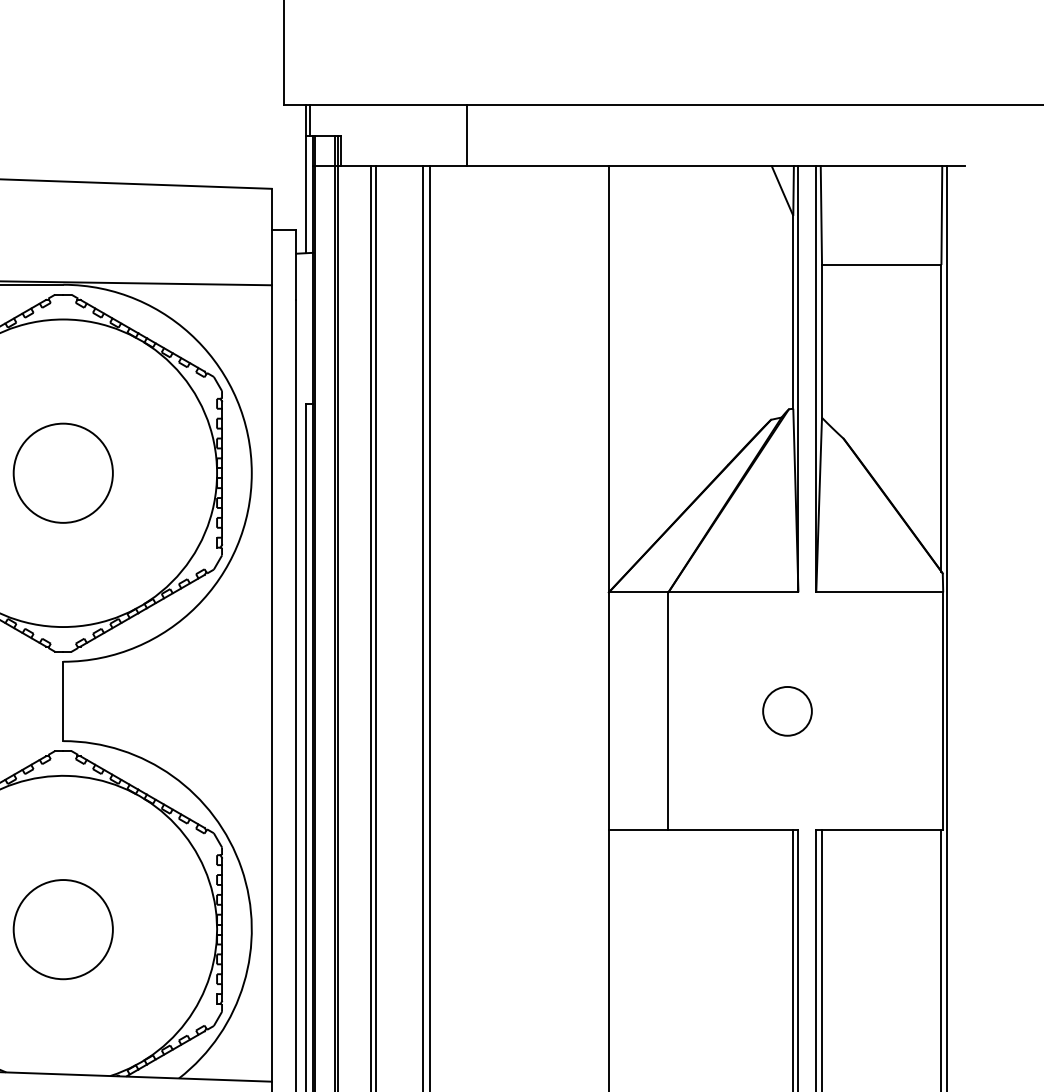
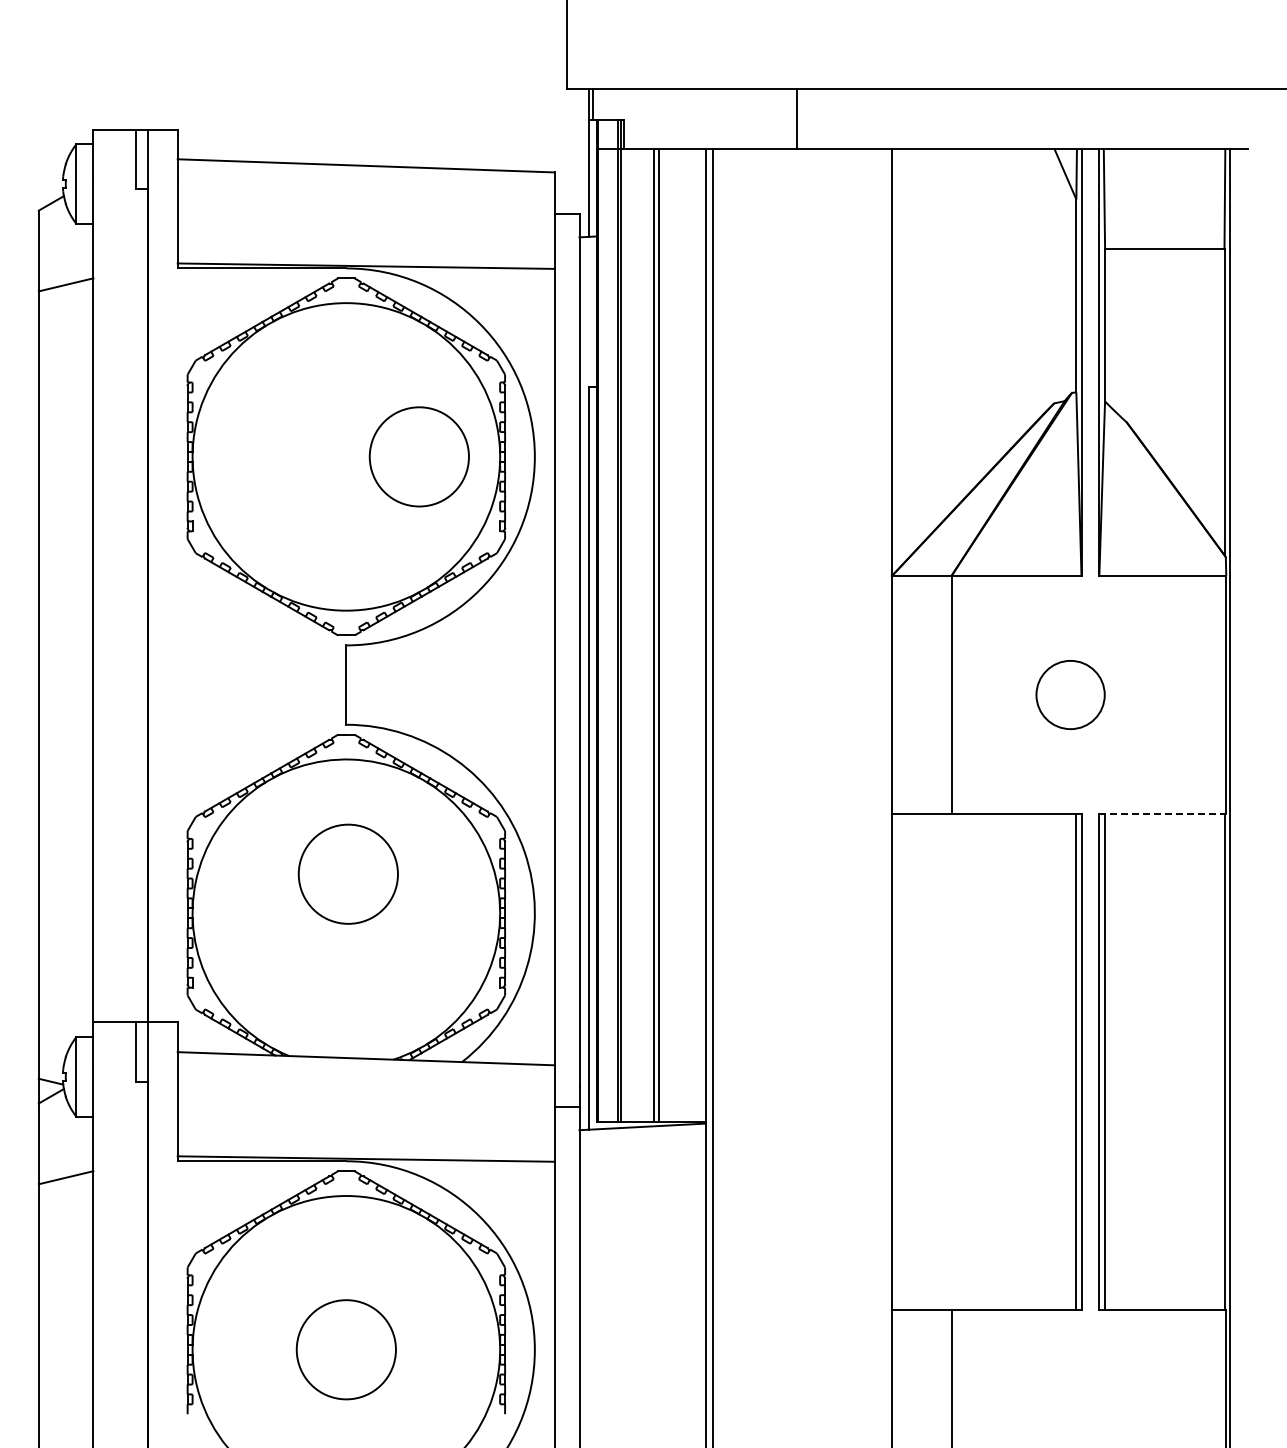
line: (467, 134) -> (797, 118), moved
circle: (62, 472) -> (418, 456), moved
circle: (787, 710) -> (1070, 694), size x1.4
line: (880, 830) -> (1163, 814), solid -> dashed
circle: (62, 928) -> (347, 873), moved

